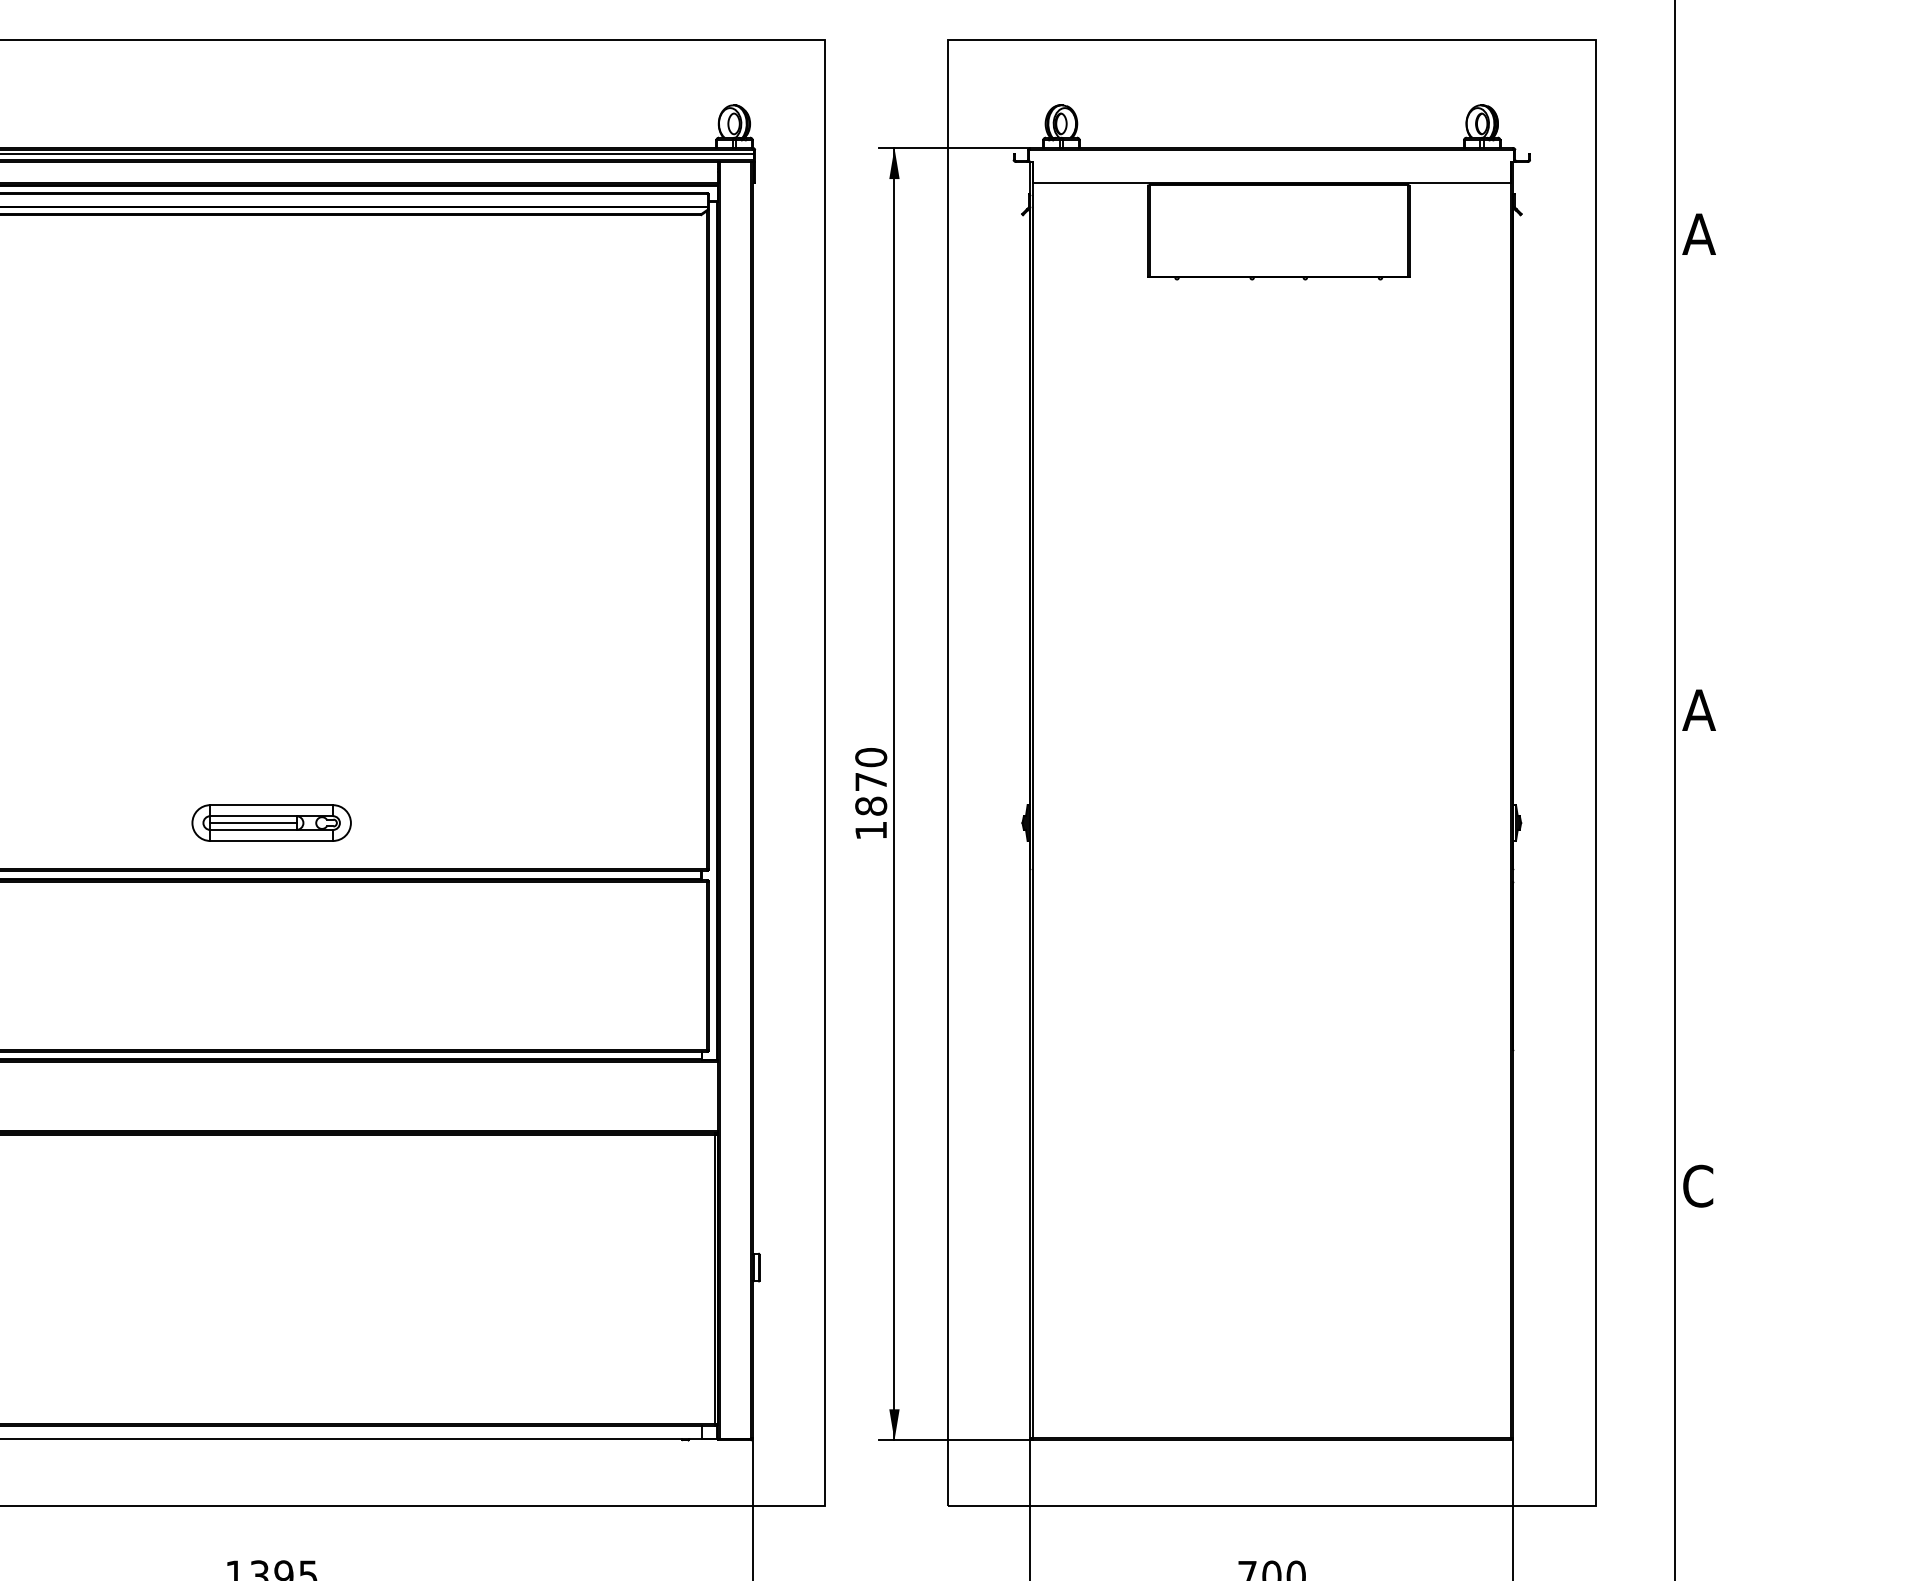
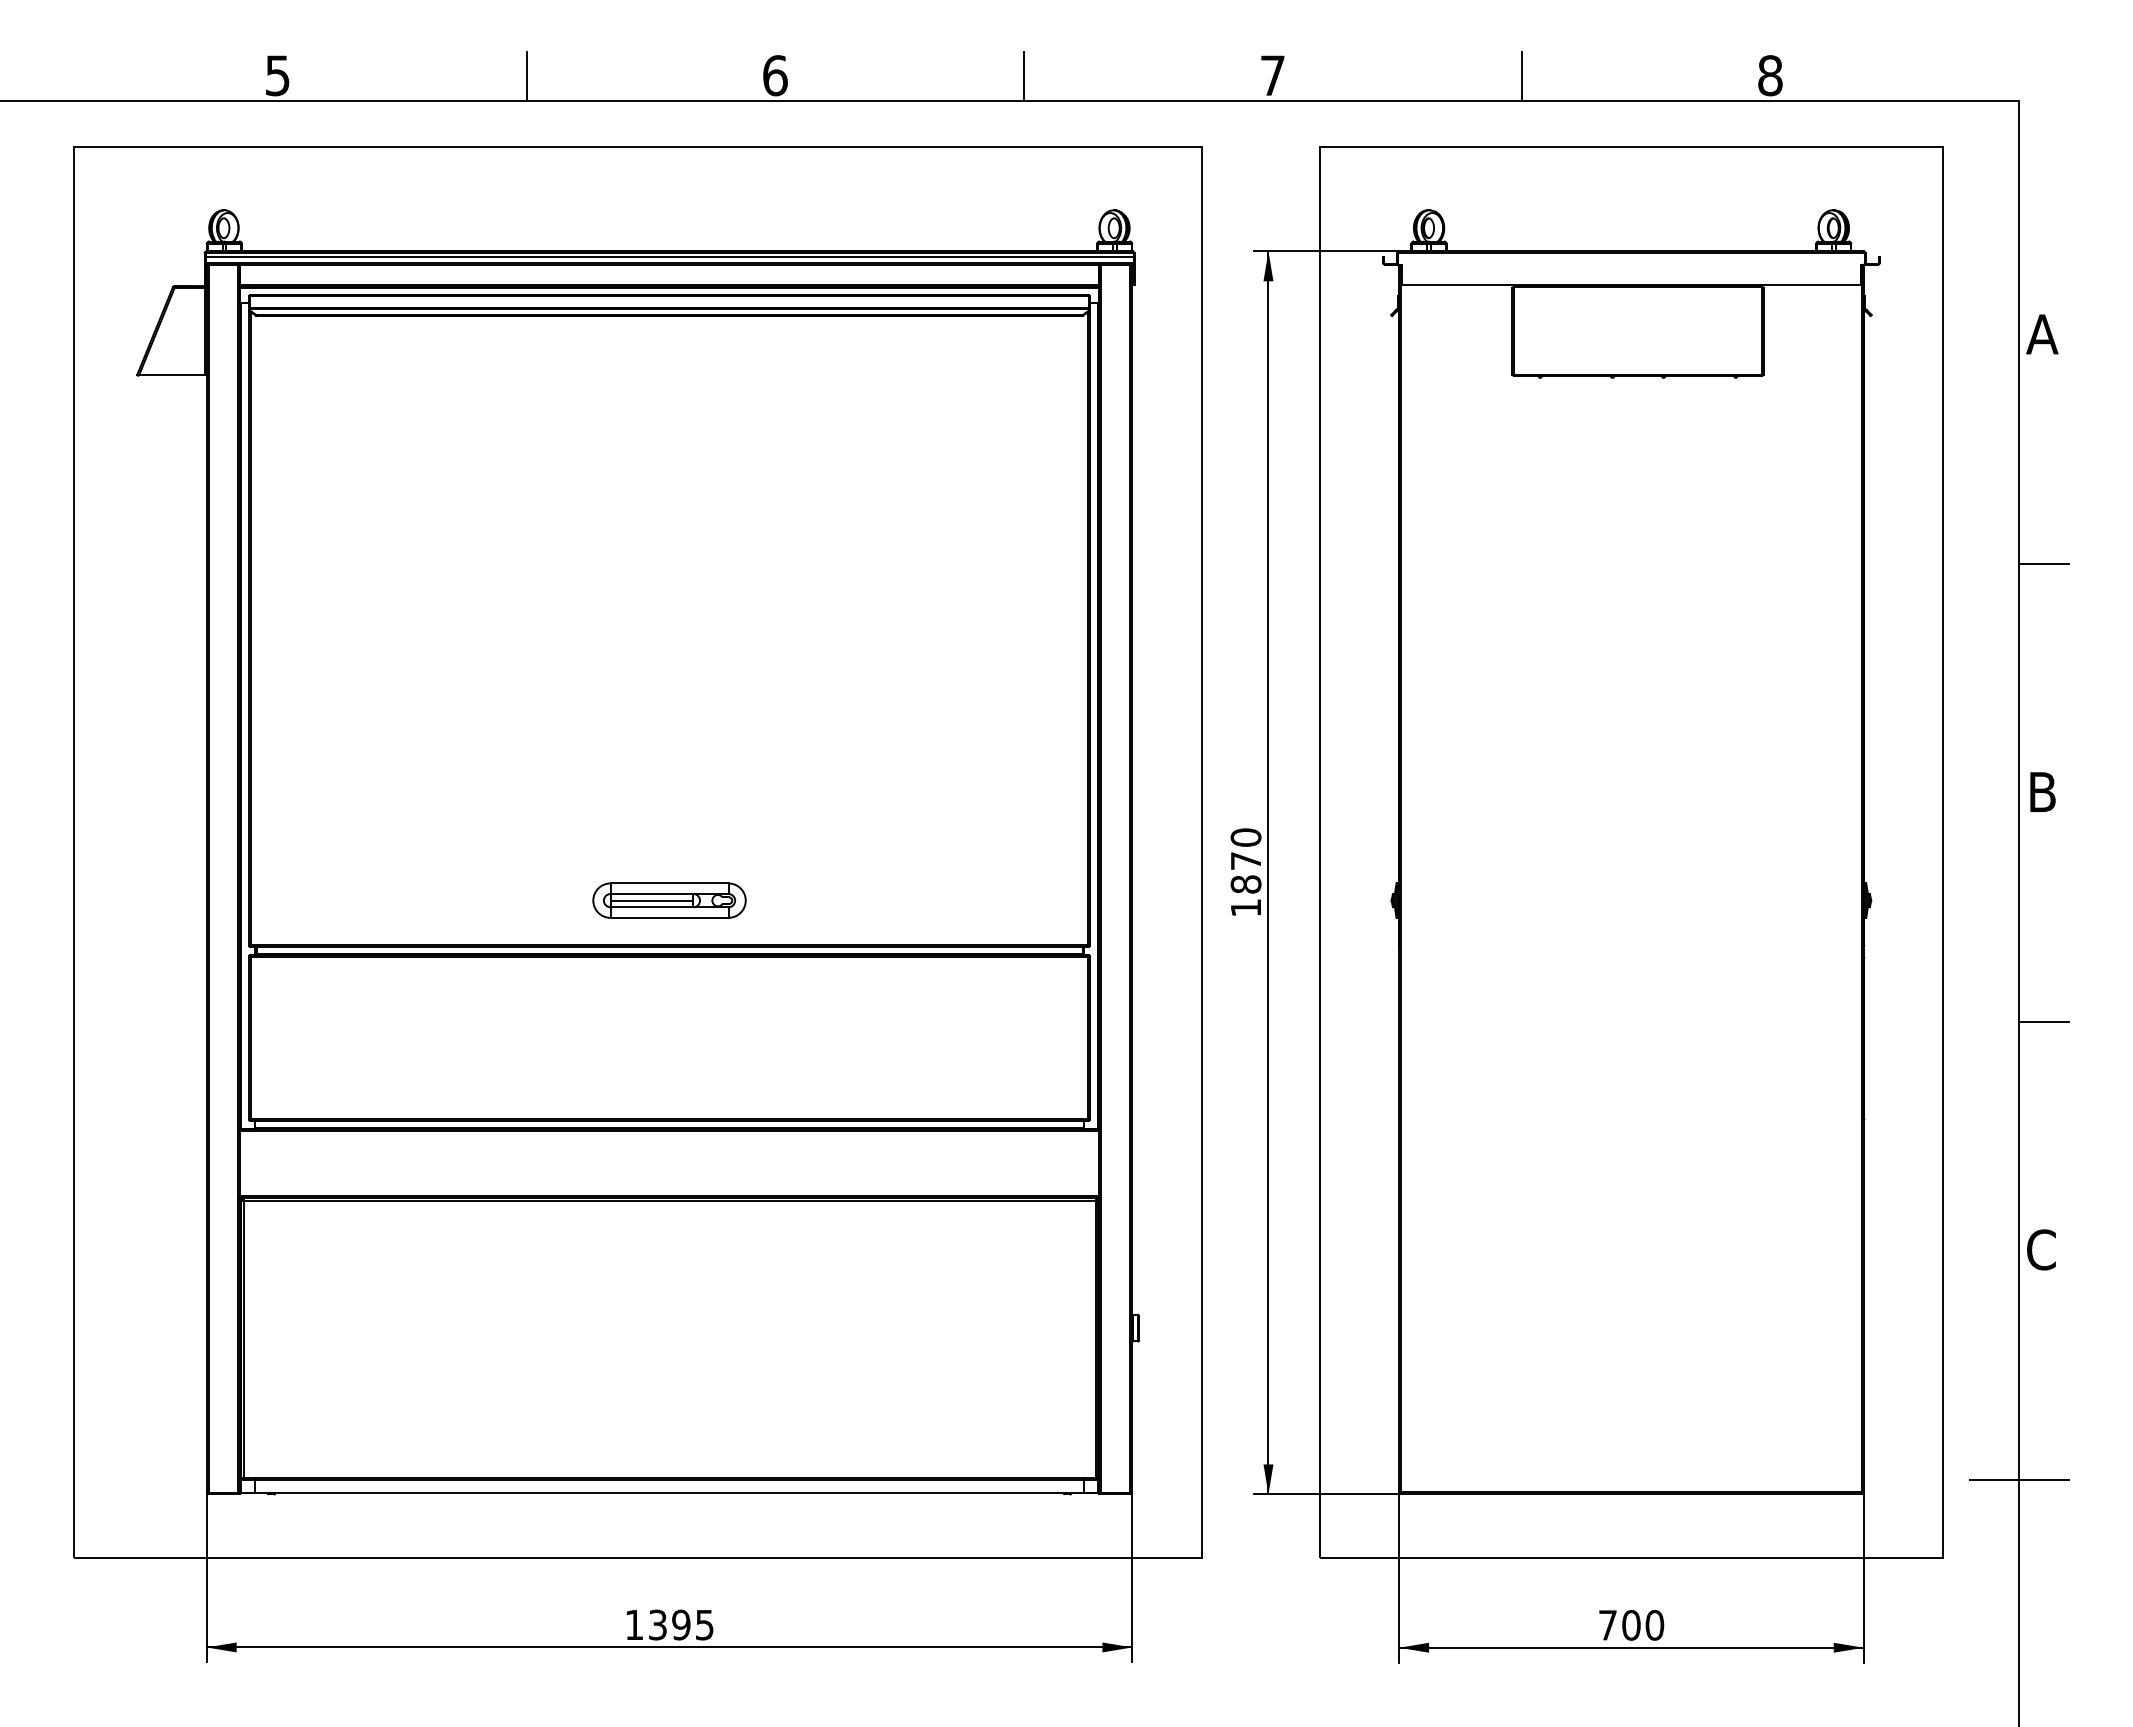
line: (1701, 473) -> (2044, 564), added
text: (1699, 709) -> (2042, 791), A -> B
line: (1701, 948) -> (2044, 1021), added
line: (1675, 1424) -> (2019, 1479), added

